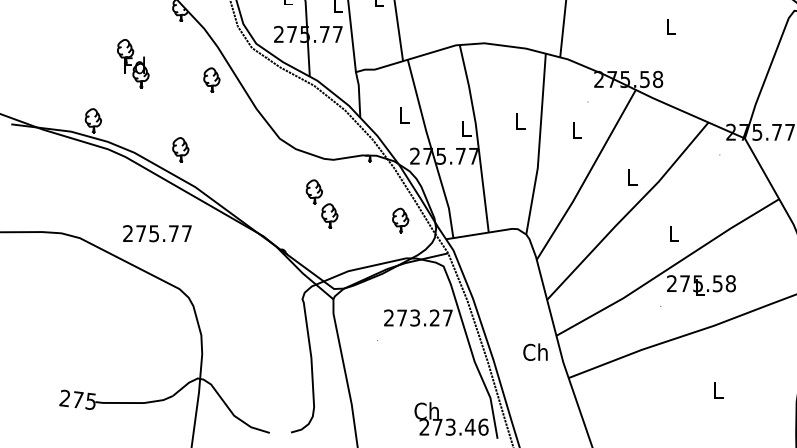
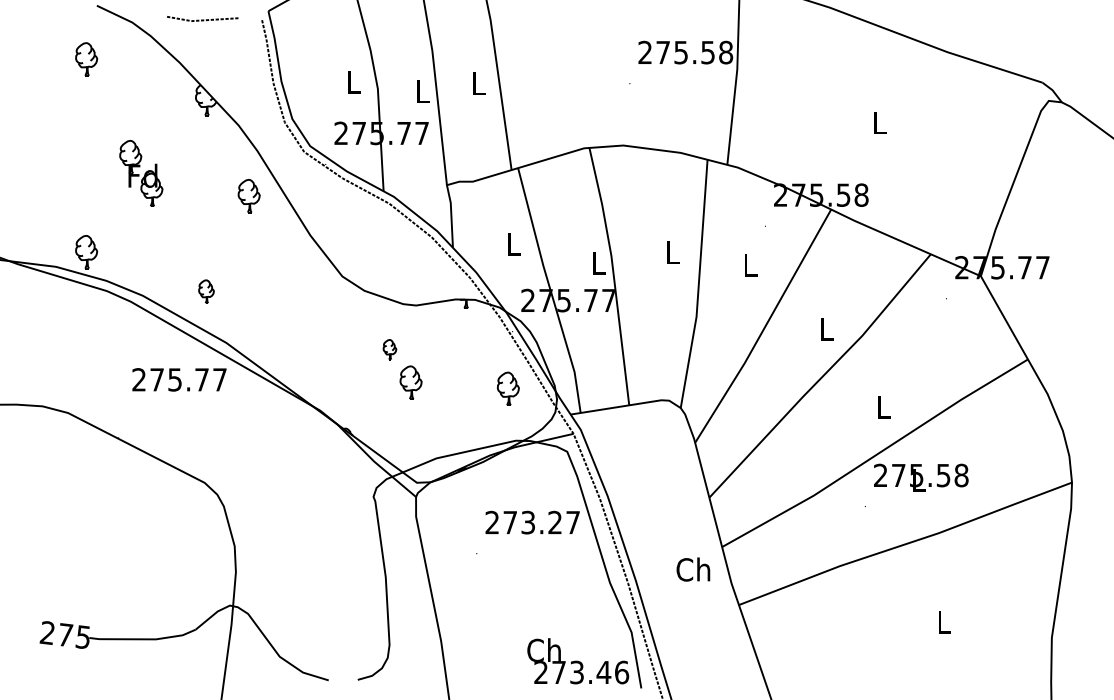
part: (180, 149) -> (206, 291), size x0.7
part: (314, 191) -> (389, 349), size x0.6
text: (157, 233) -> (179, 379), moved

